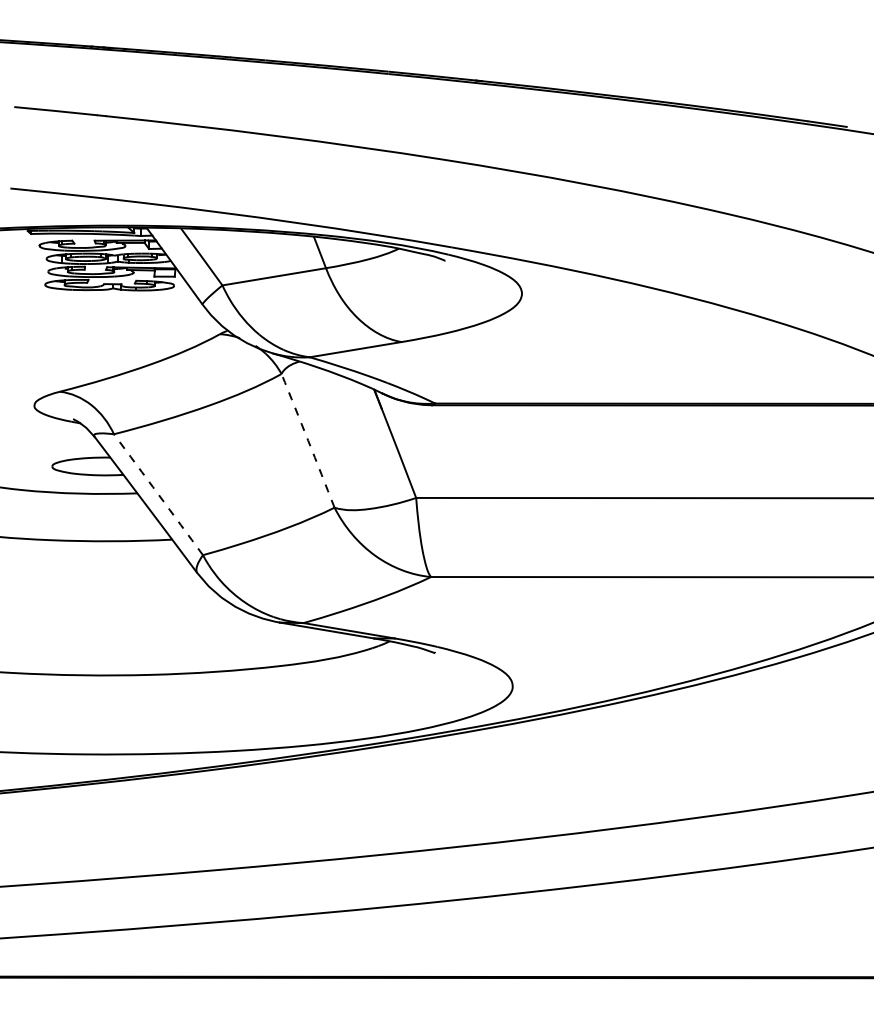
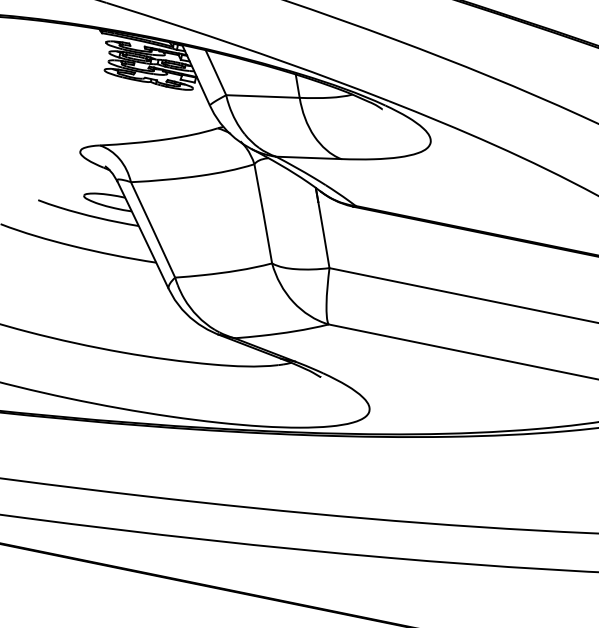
arc: (308, 440) -> (263, 213), dashed -> solid
arc: (158, 494) -> (153, 229), dashed -> solid

